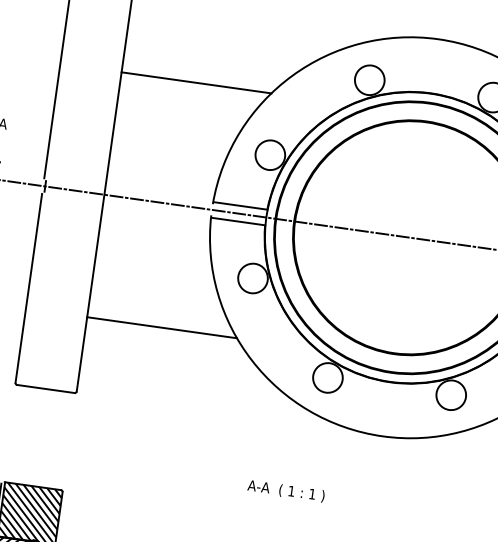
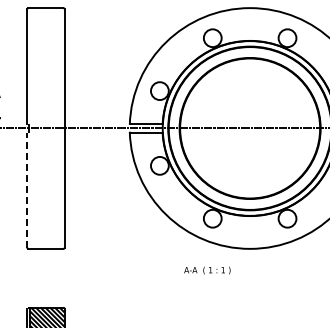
line: (195, 83) -> (109, 54), removed
line: (28, 288) -> (27, 190), solid -> dashed
line: (161, 327) -> (109, 202), removed
text: (286, 491) -> (207, 270), moved

